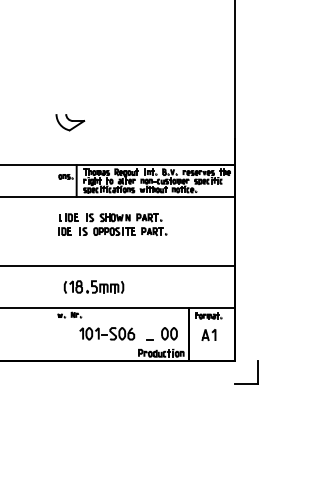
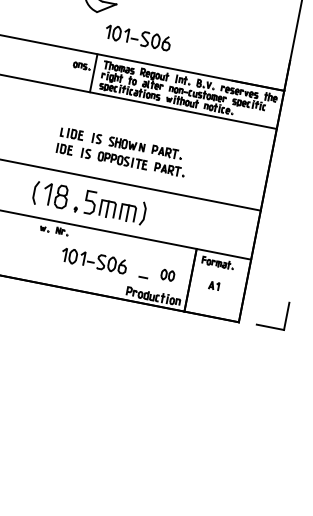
part: (107, 144) -> (138, 37), added
part: (112, 224) -> (122, 151), moved
part: (93, 286) -> (89, 201), size x1.6
part: (169, 333) -> (167, 274), size x0.7
part: (208, 334) -> (213, 285), size x0.6
part: (257, 372) -> (286, 316), moved

